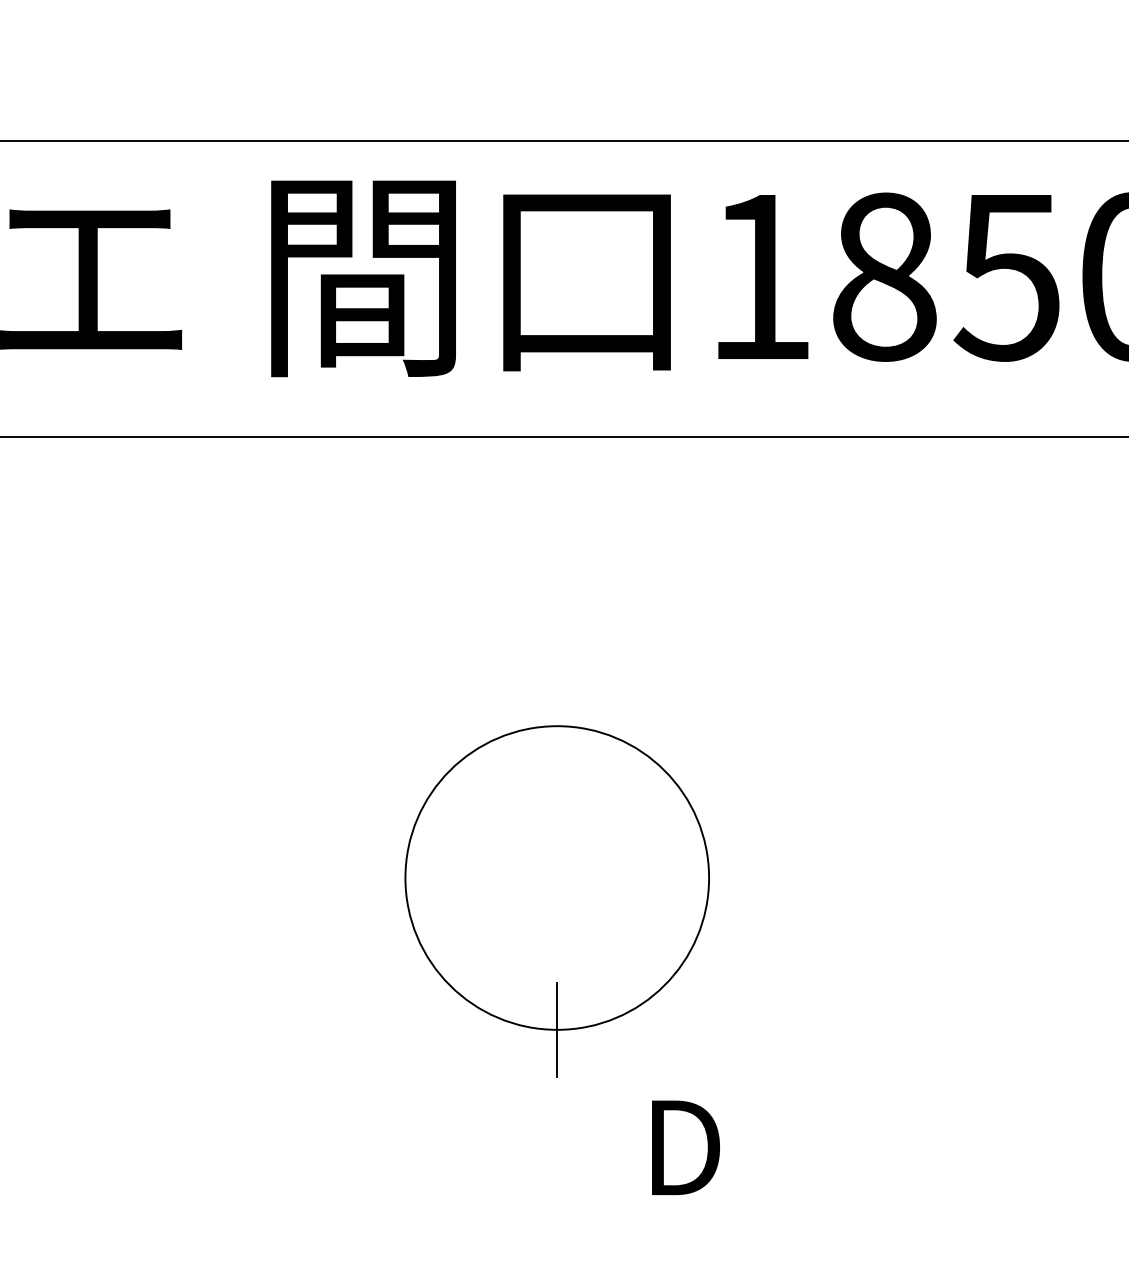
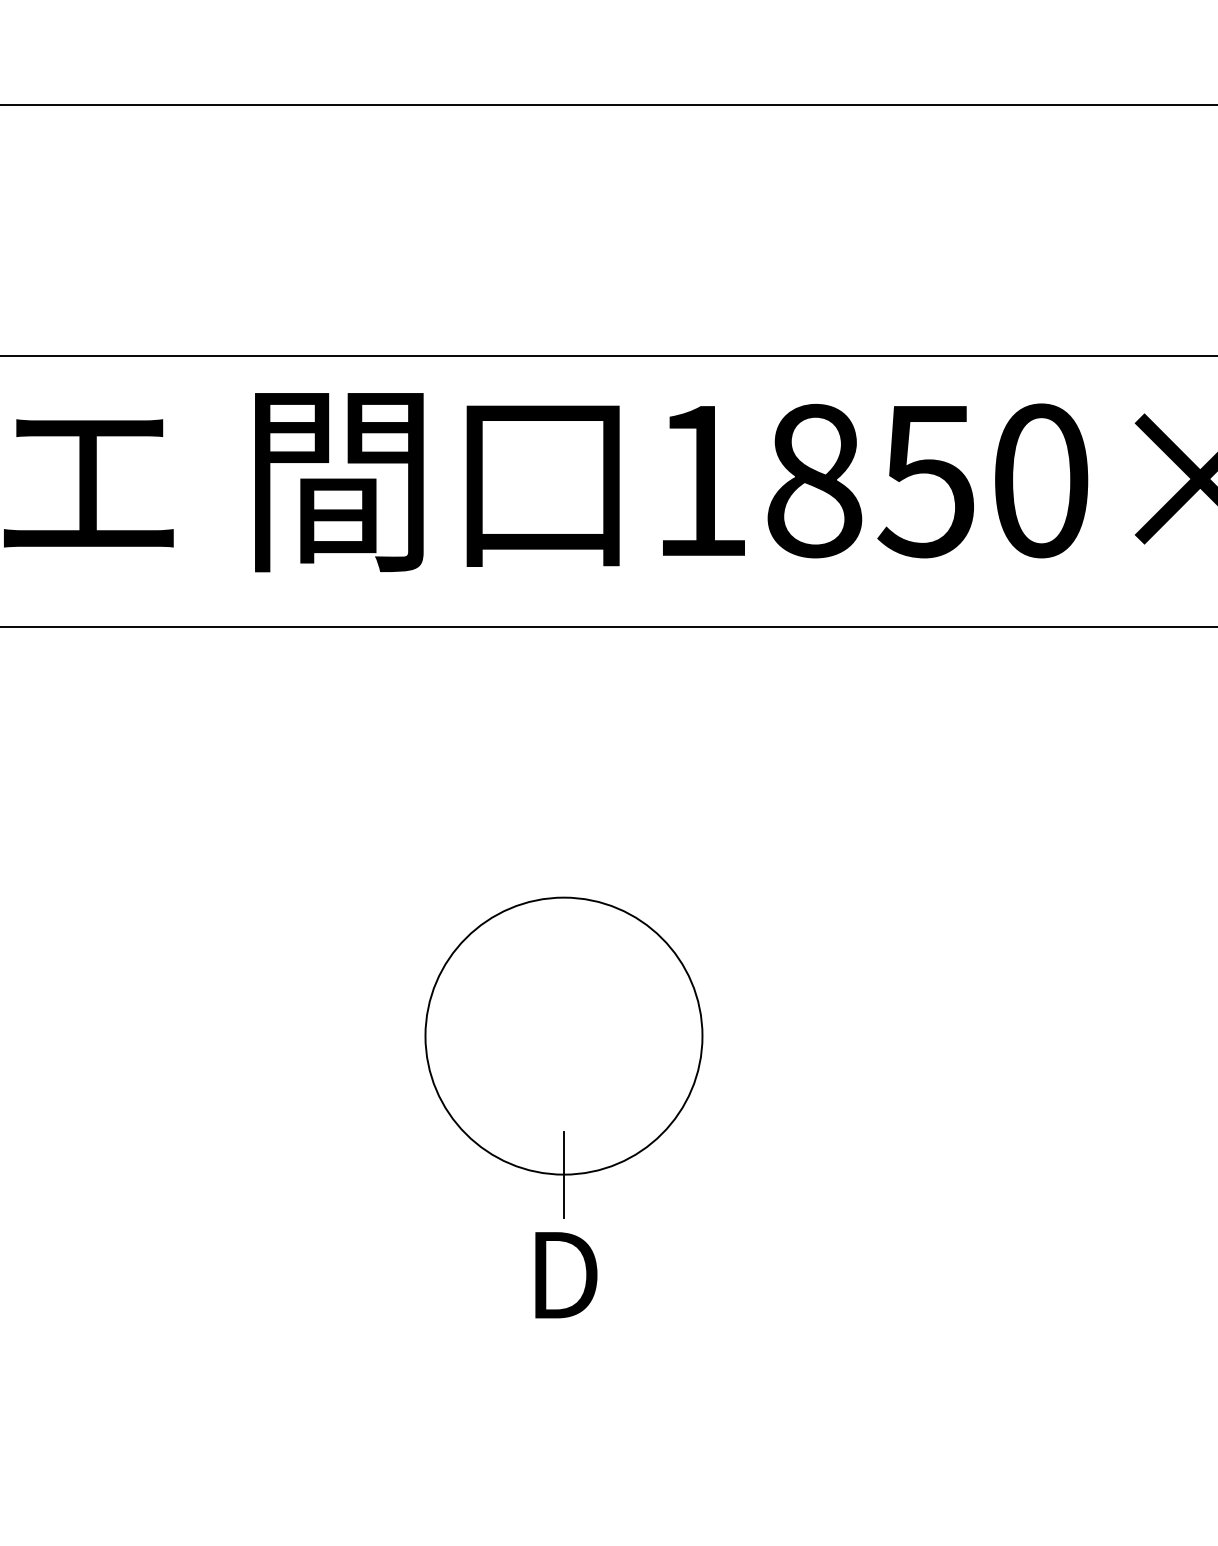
part: (556, 901) -> (563, 1057), moved
text: (686, 1148) -> (566, 1275), moved

